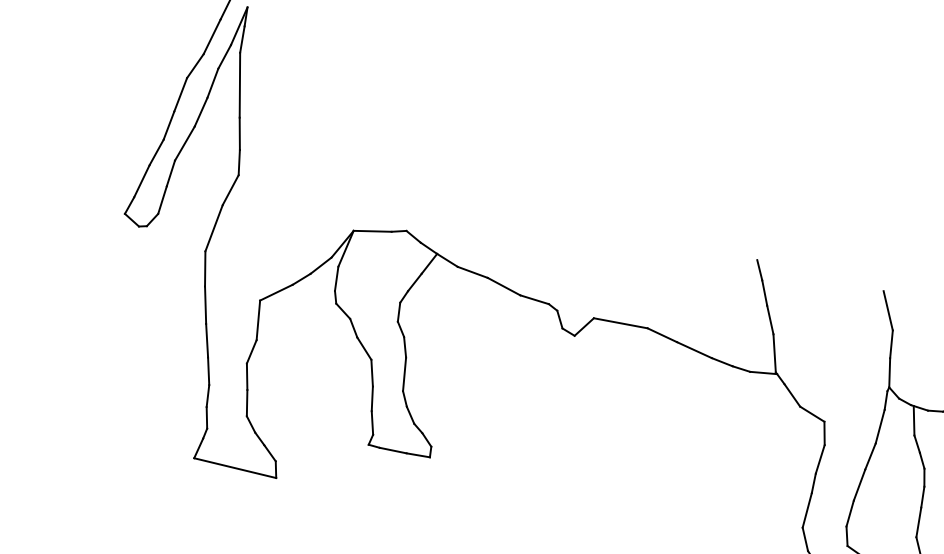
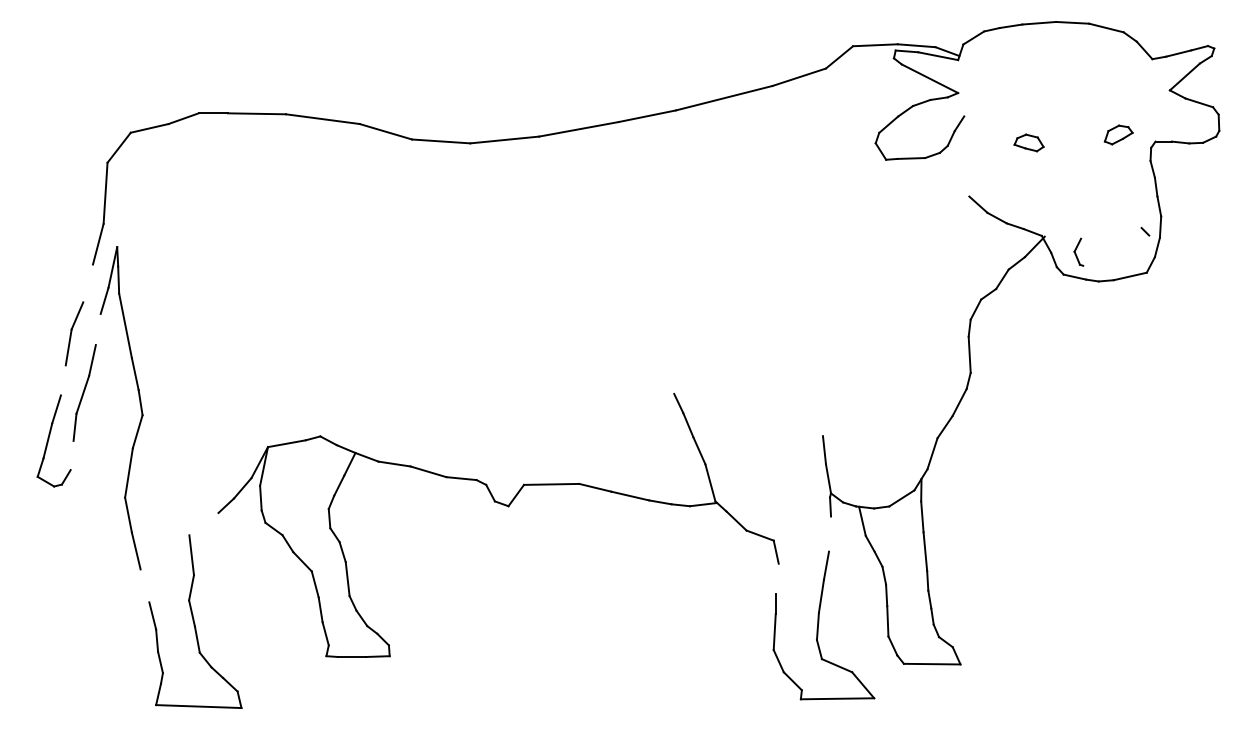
line: (211, 36) -> (87, 283), removed
line: (212, 83) -> (97, 329), removed
line: (168, 125) -> (62, 380), removed
line: (161, 199) -> (71, 455), removed
line: (275, 292) -> (203, 524), removed
line: (887, 310) -> (813, 417), removed
line: (206, 340) -> (144, 585), removed
line: (880, 426) -> (830, 533), removed
line: (819, 458) -> (776, 578), removed

